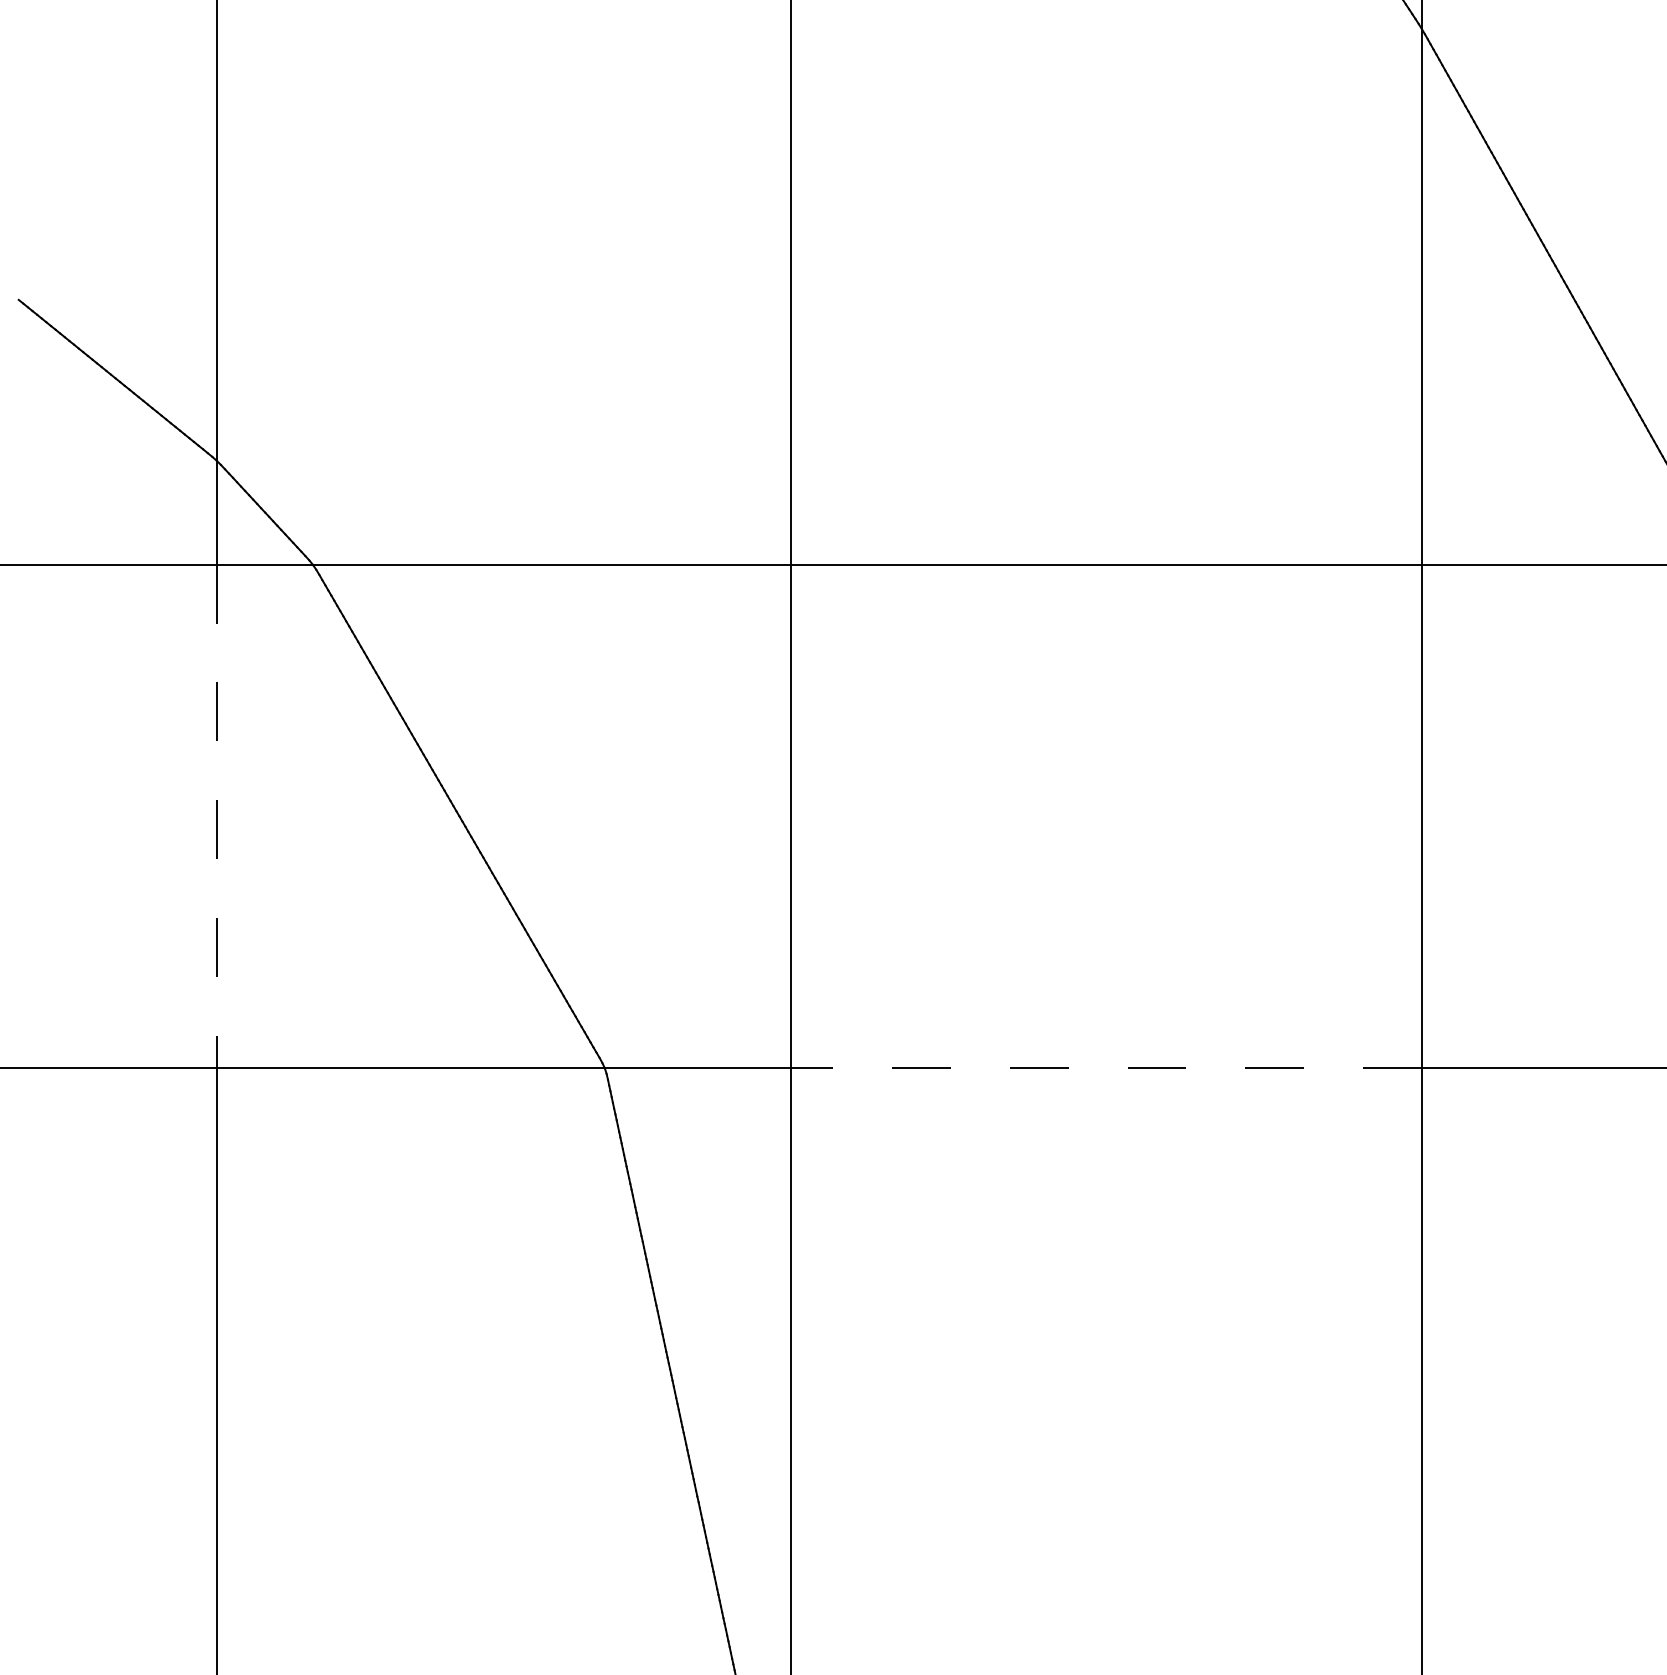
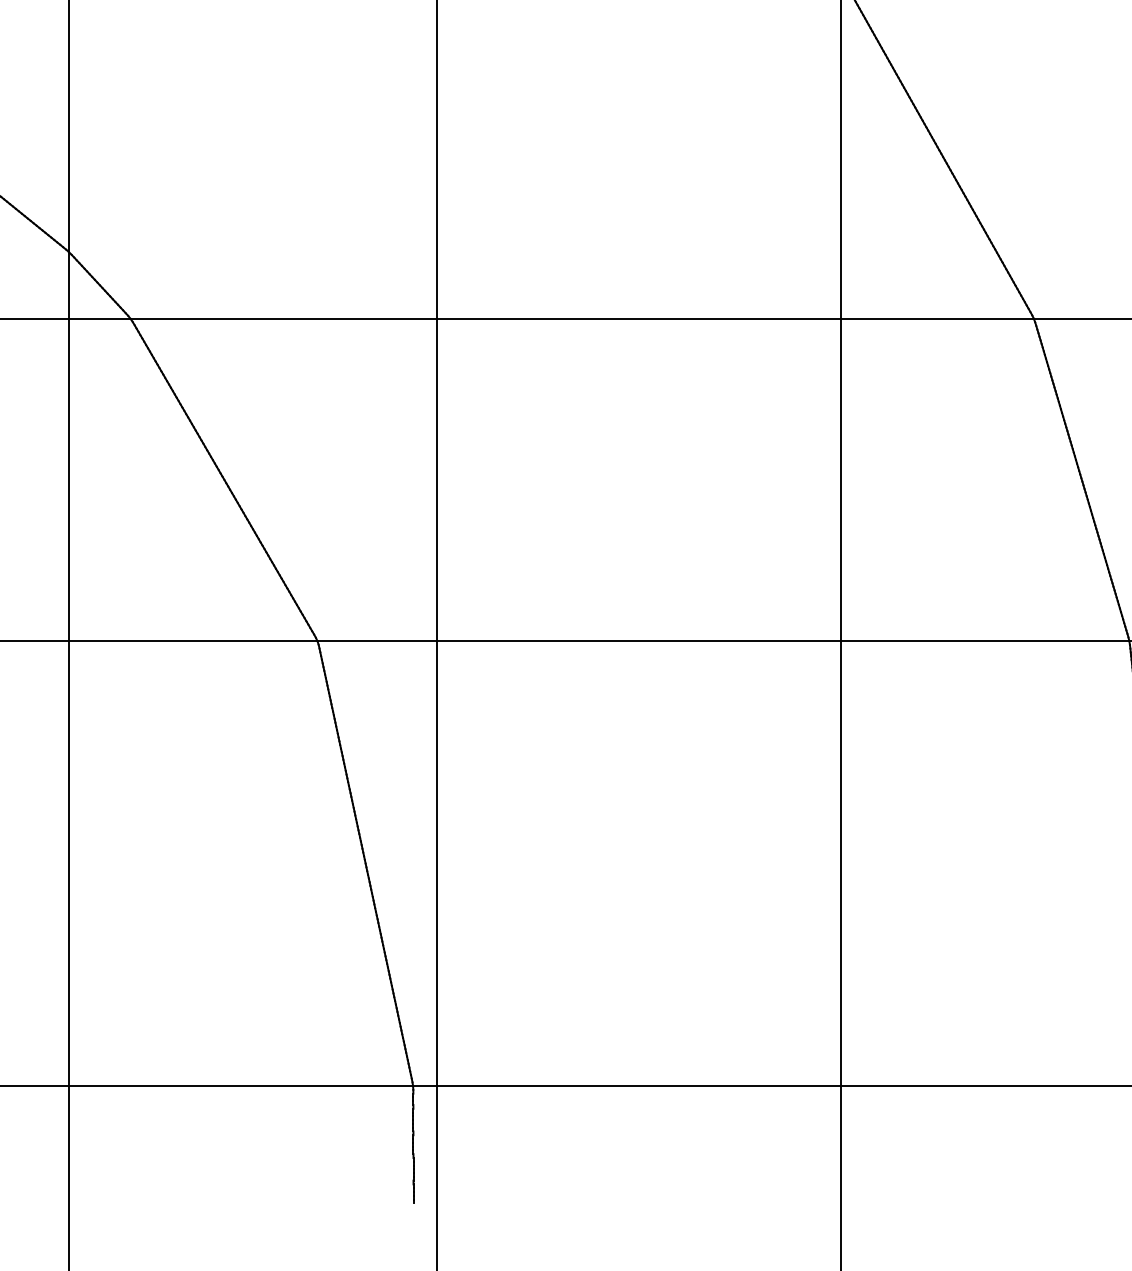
line: (217, 817) -> (69, 480), dashed -> solid
line: (1105, 1068) -> (638, 641), dashed -> solid

